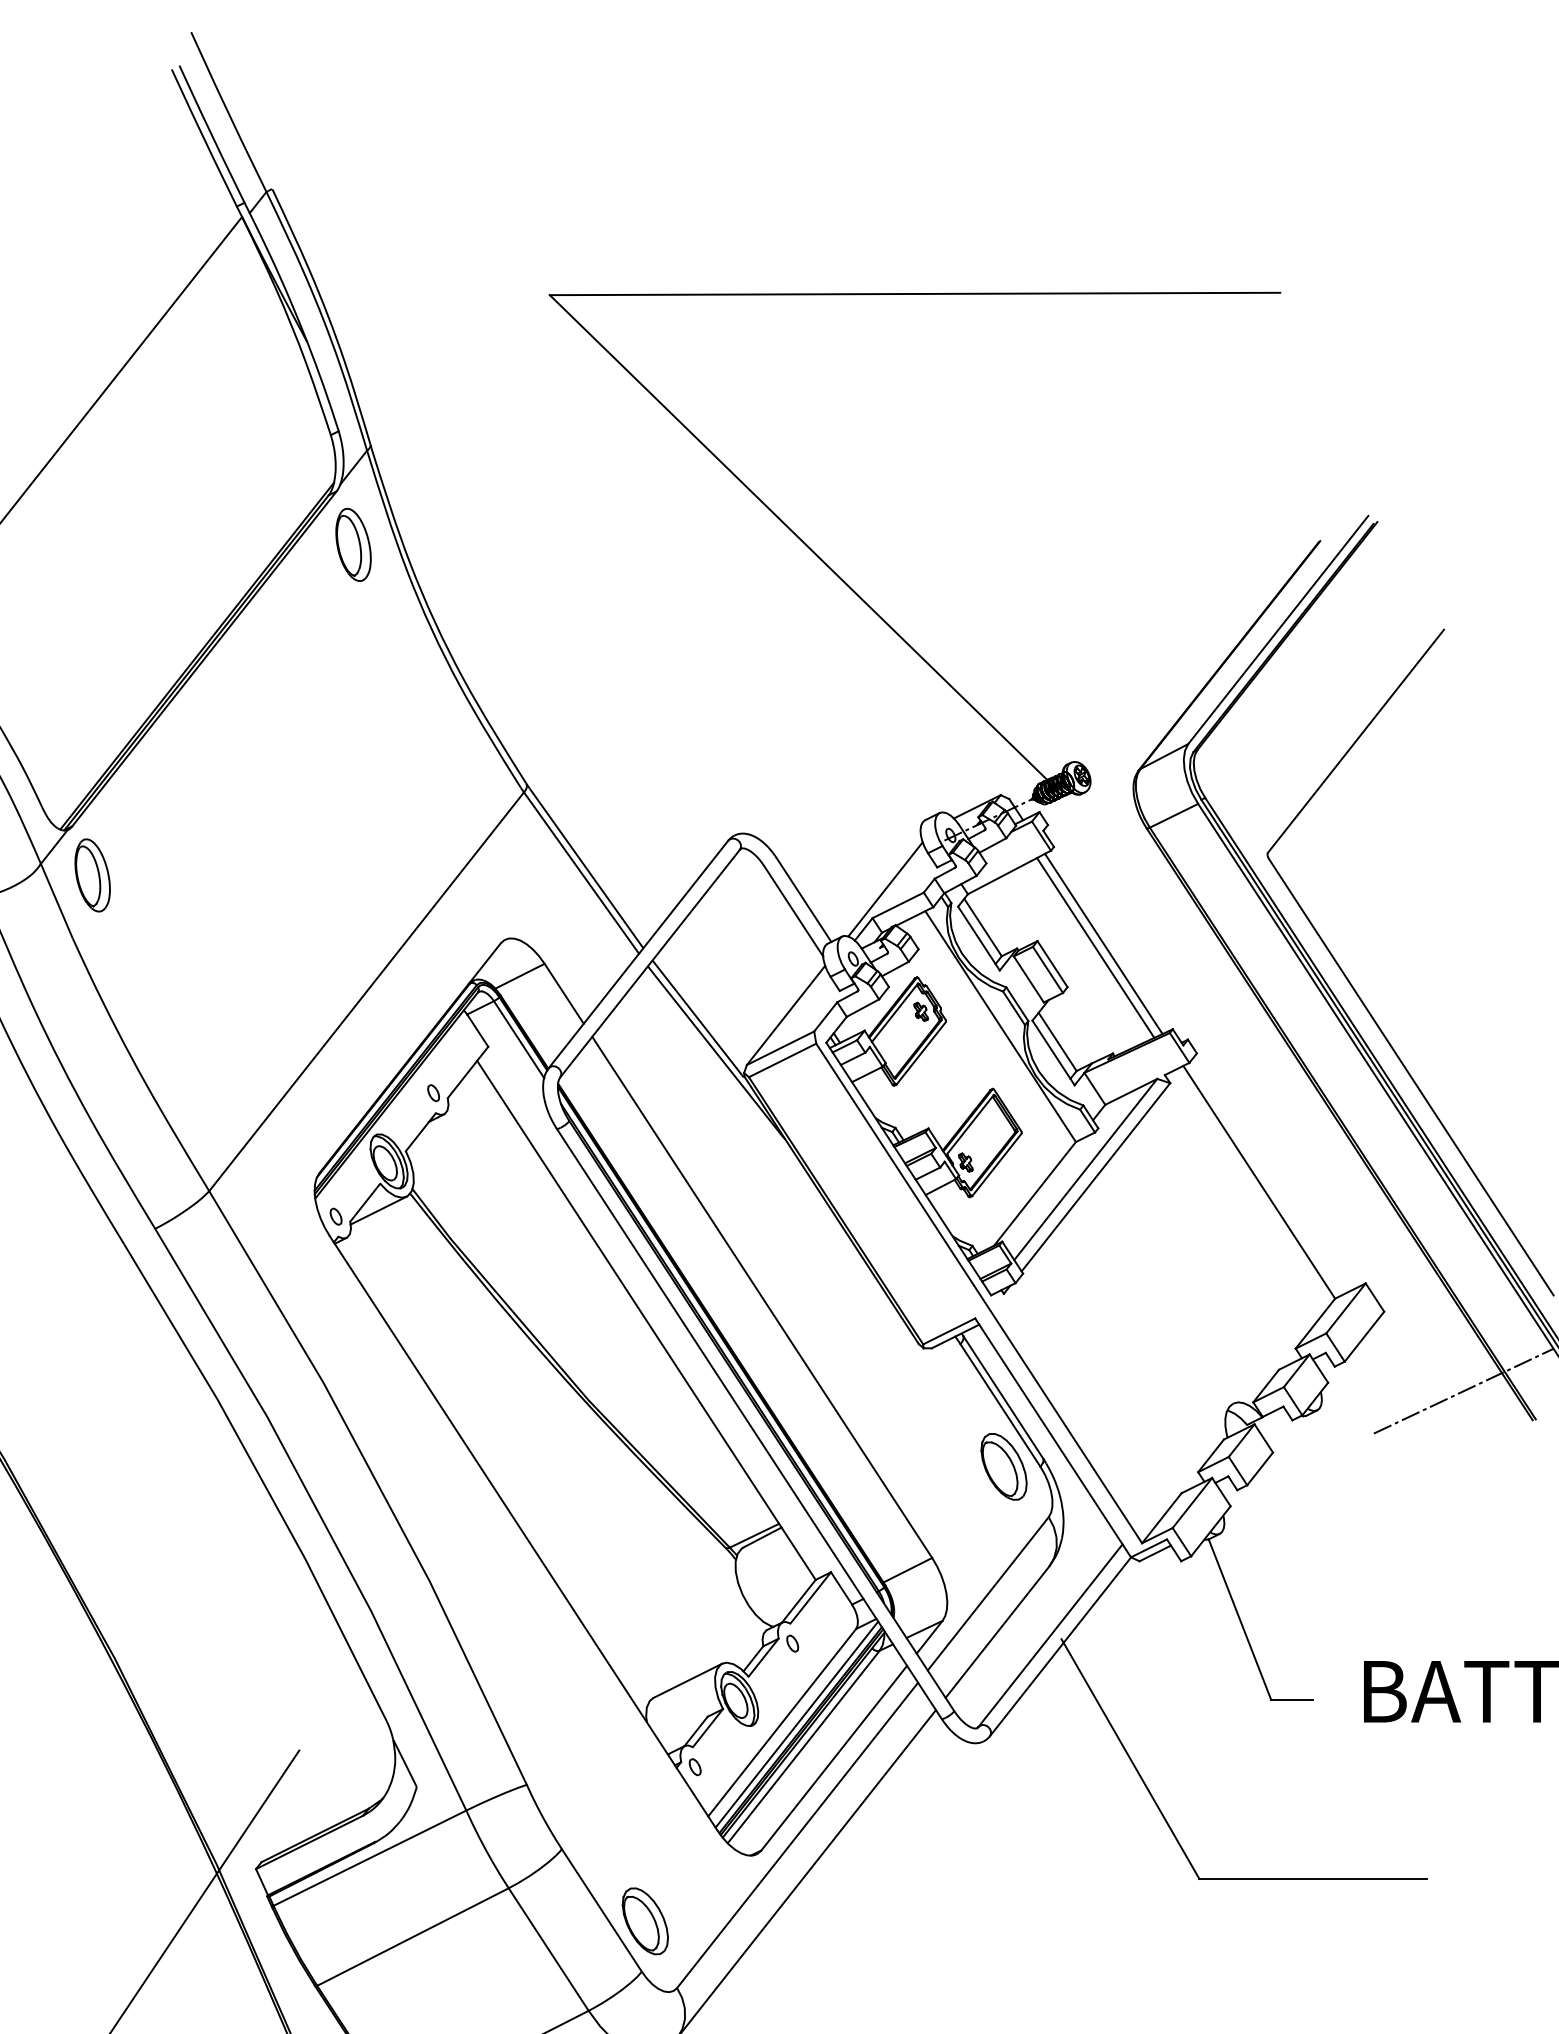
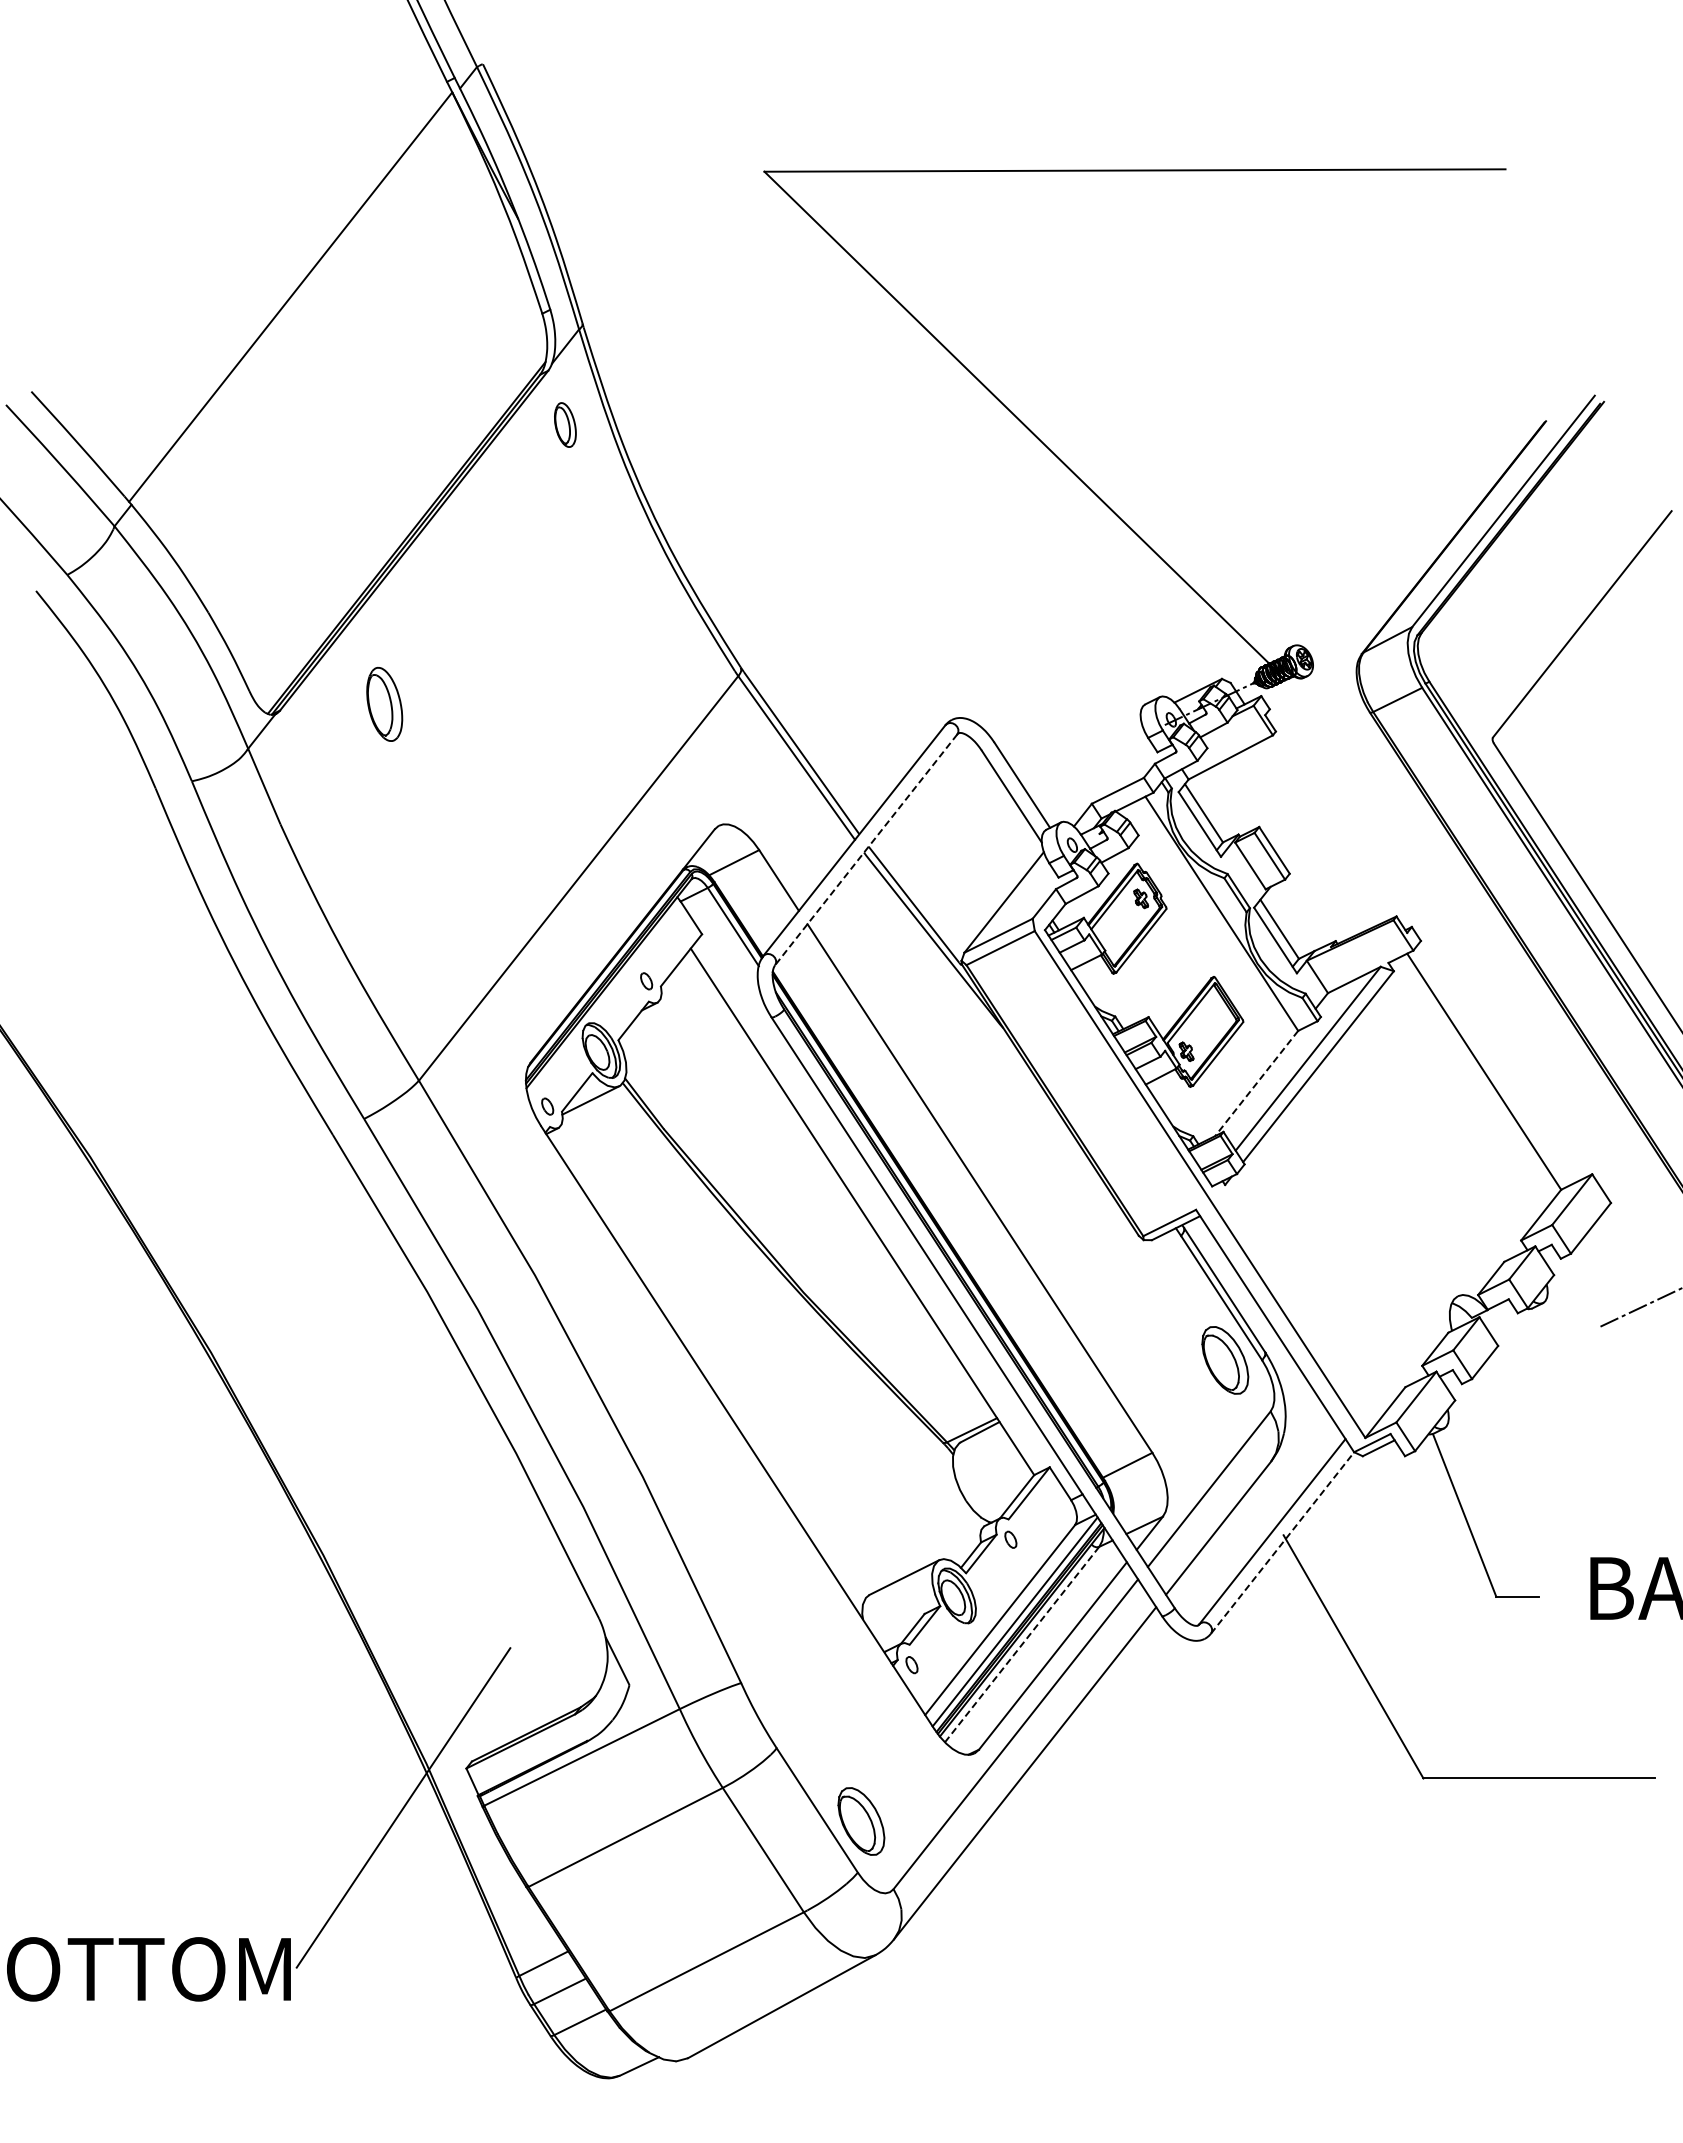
part: (353, 544) -> (565, 424), size x0.6
part: (92, 875) -> (384, 704), moved
line: (884, 889) -> (1104, 774), removed
line: (1103, 943) -> (1326, 829), removed
line: (1094, 947) -> (1317, 833), removed
line: (649, 964) -> (865, 850), solid -> dashed
line: (1034, 1193) -> (1256, 1083), solid -> dashed
line: (1060, 1647) -> (1282, 1543), solid -> dashed
line: (803, 1746) -> (1021, 1644), solid -> dashed

